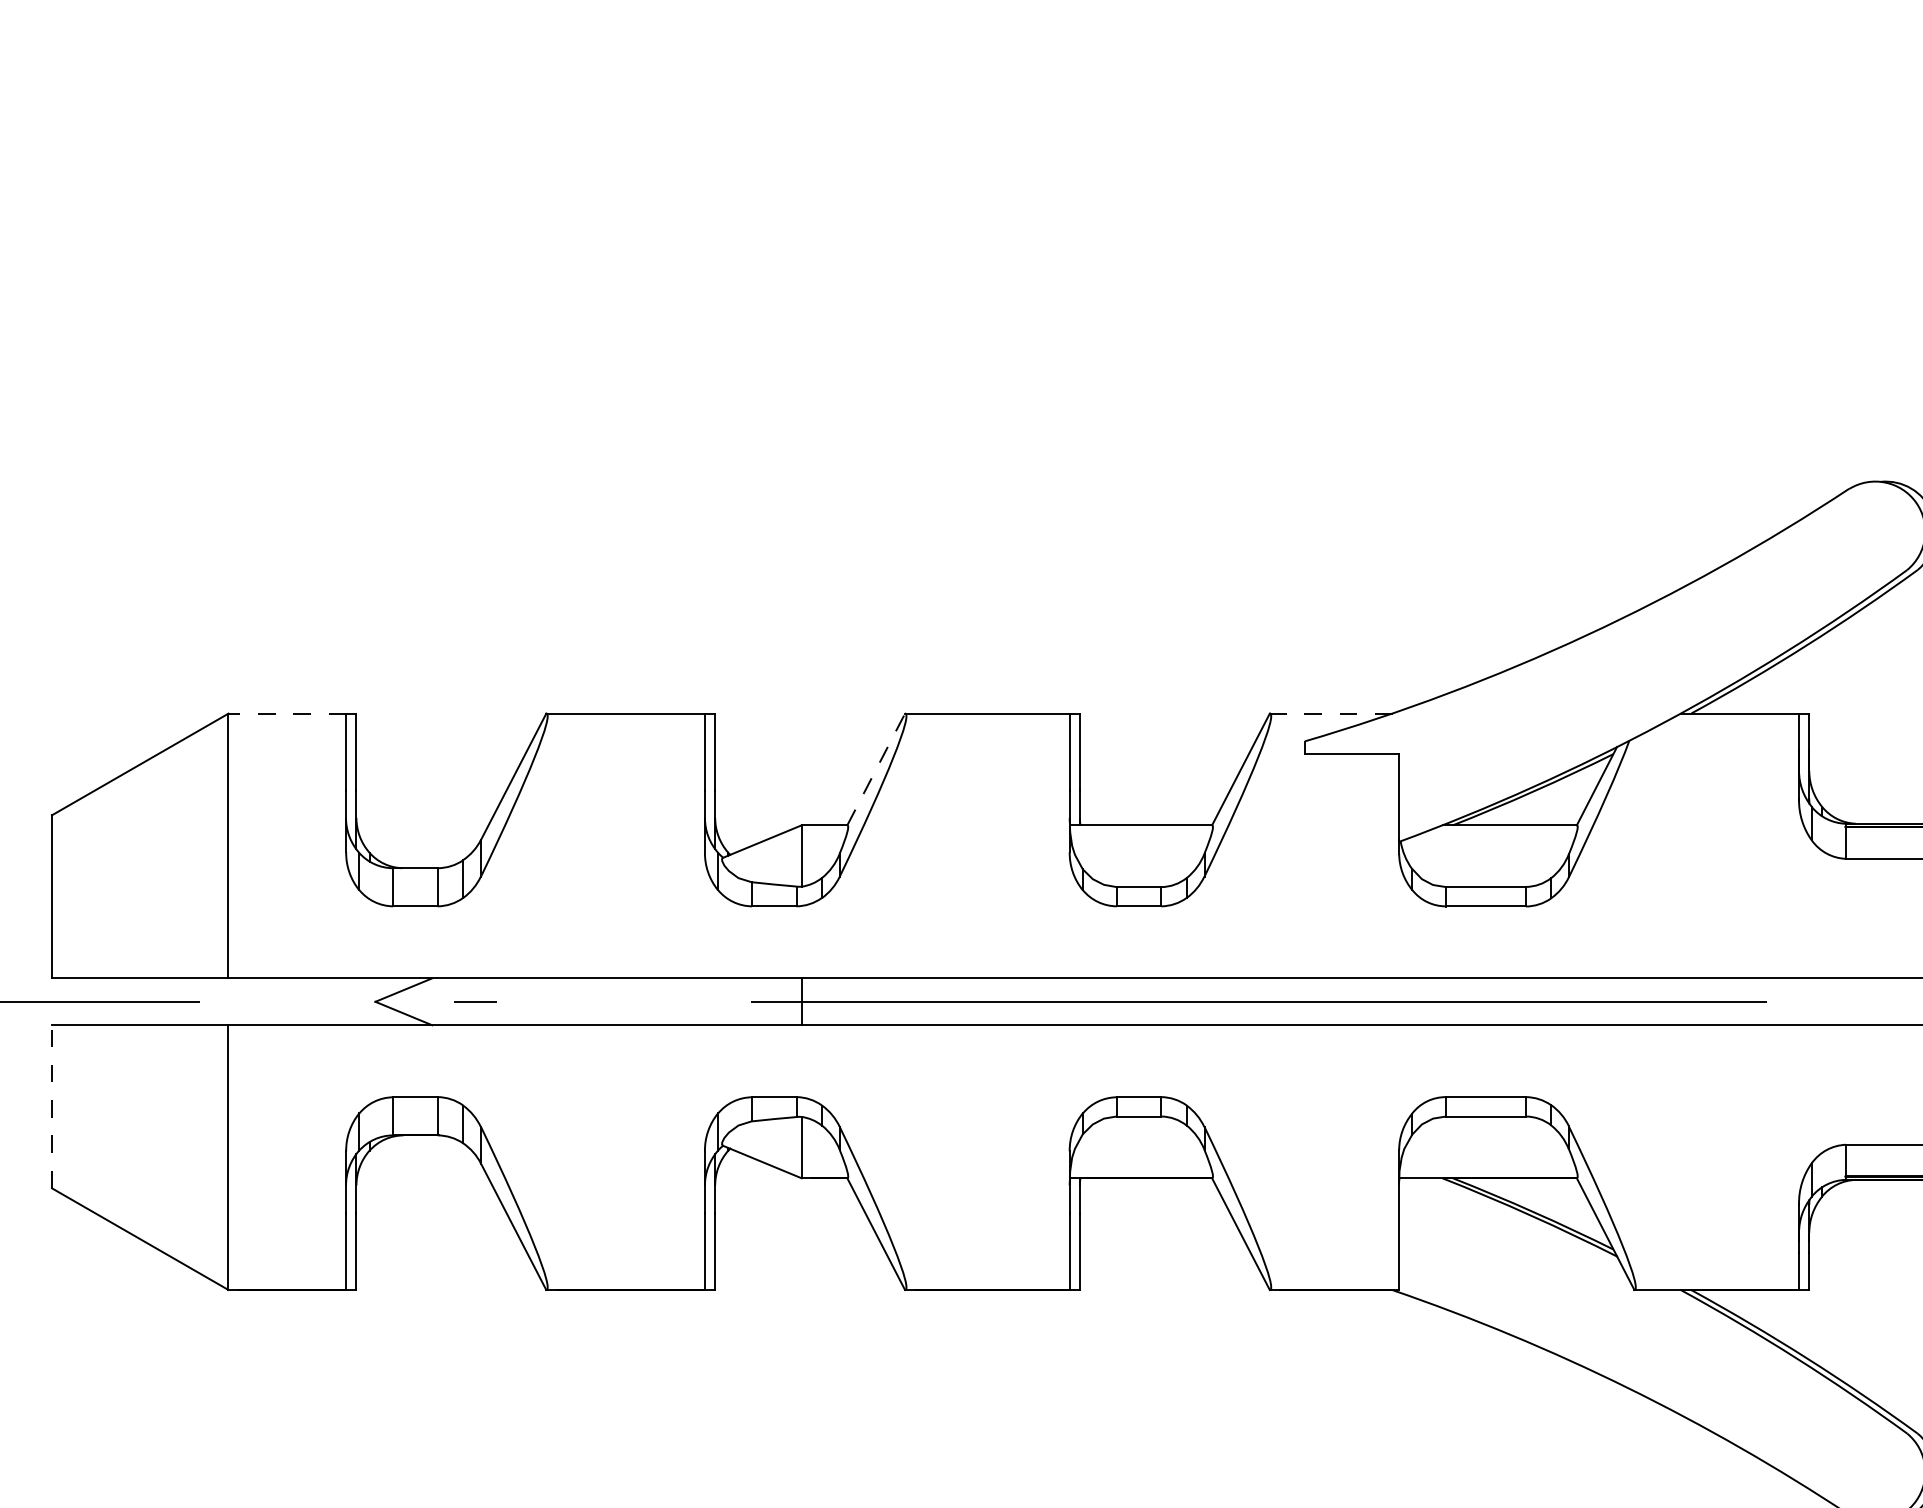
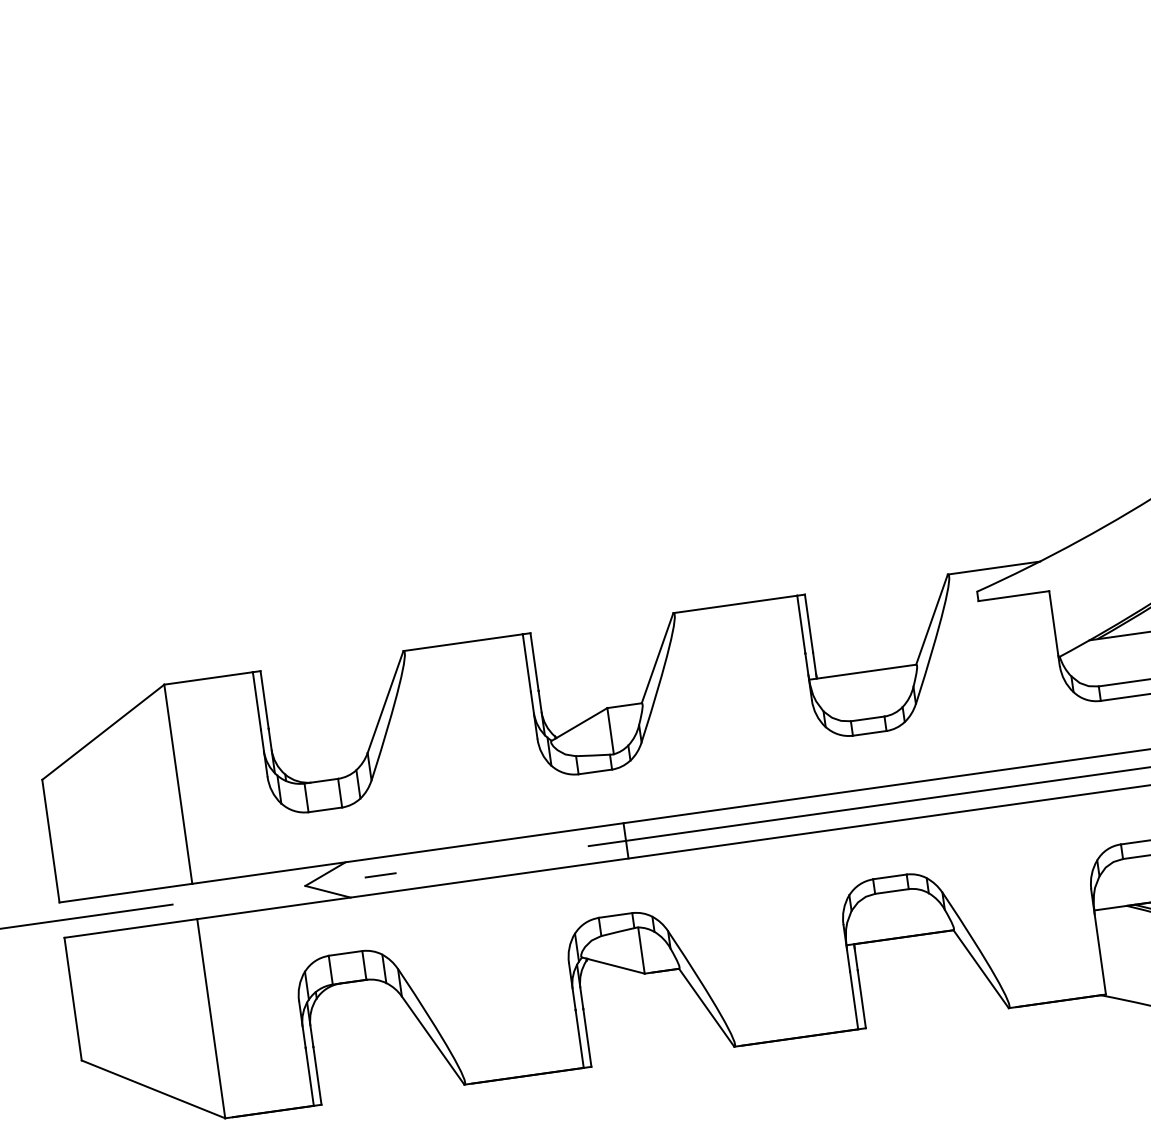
line: (287, 713) -> (208, 678), dashed -> solid
line: (1330, 713) -> (993, 568), dashed -> solid
line: (876, 769) -> (657, 658), dashed -> solid
line: (52, 1106) -> (73, 998), dashed -> solid

